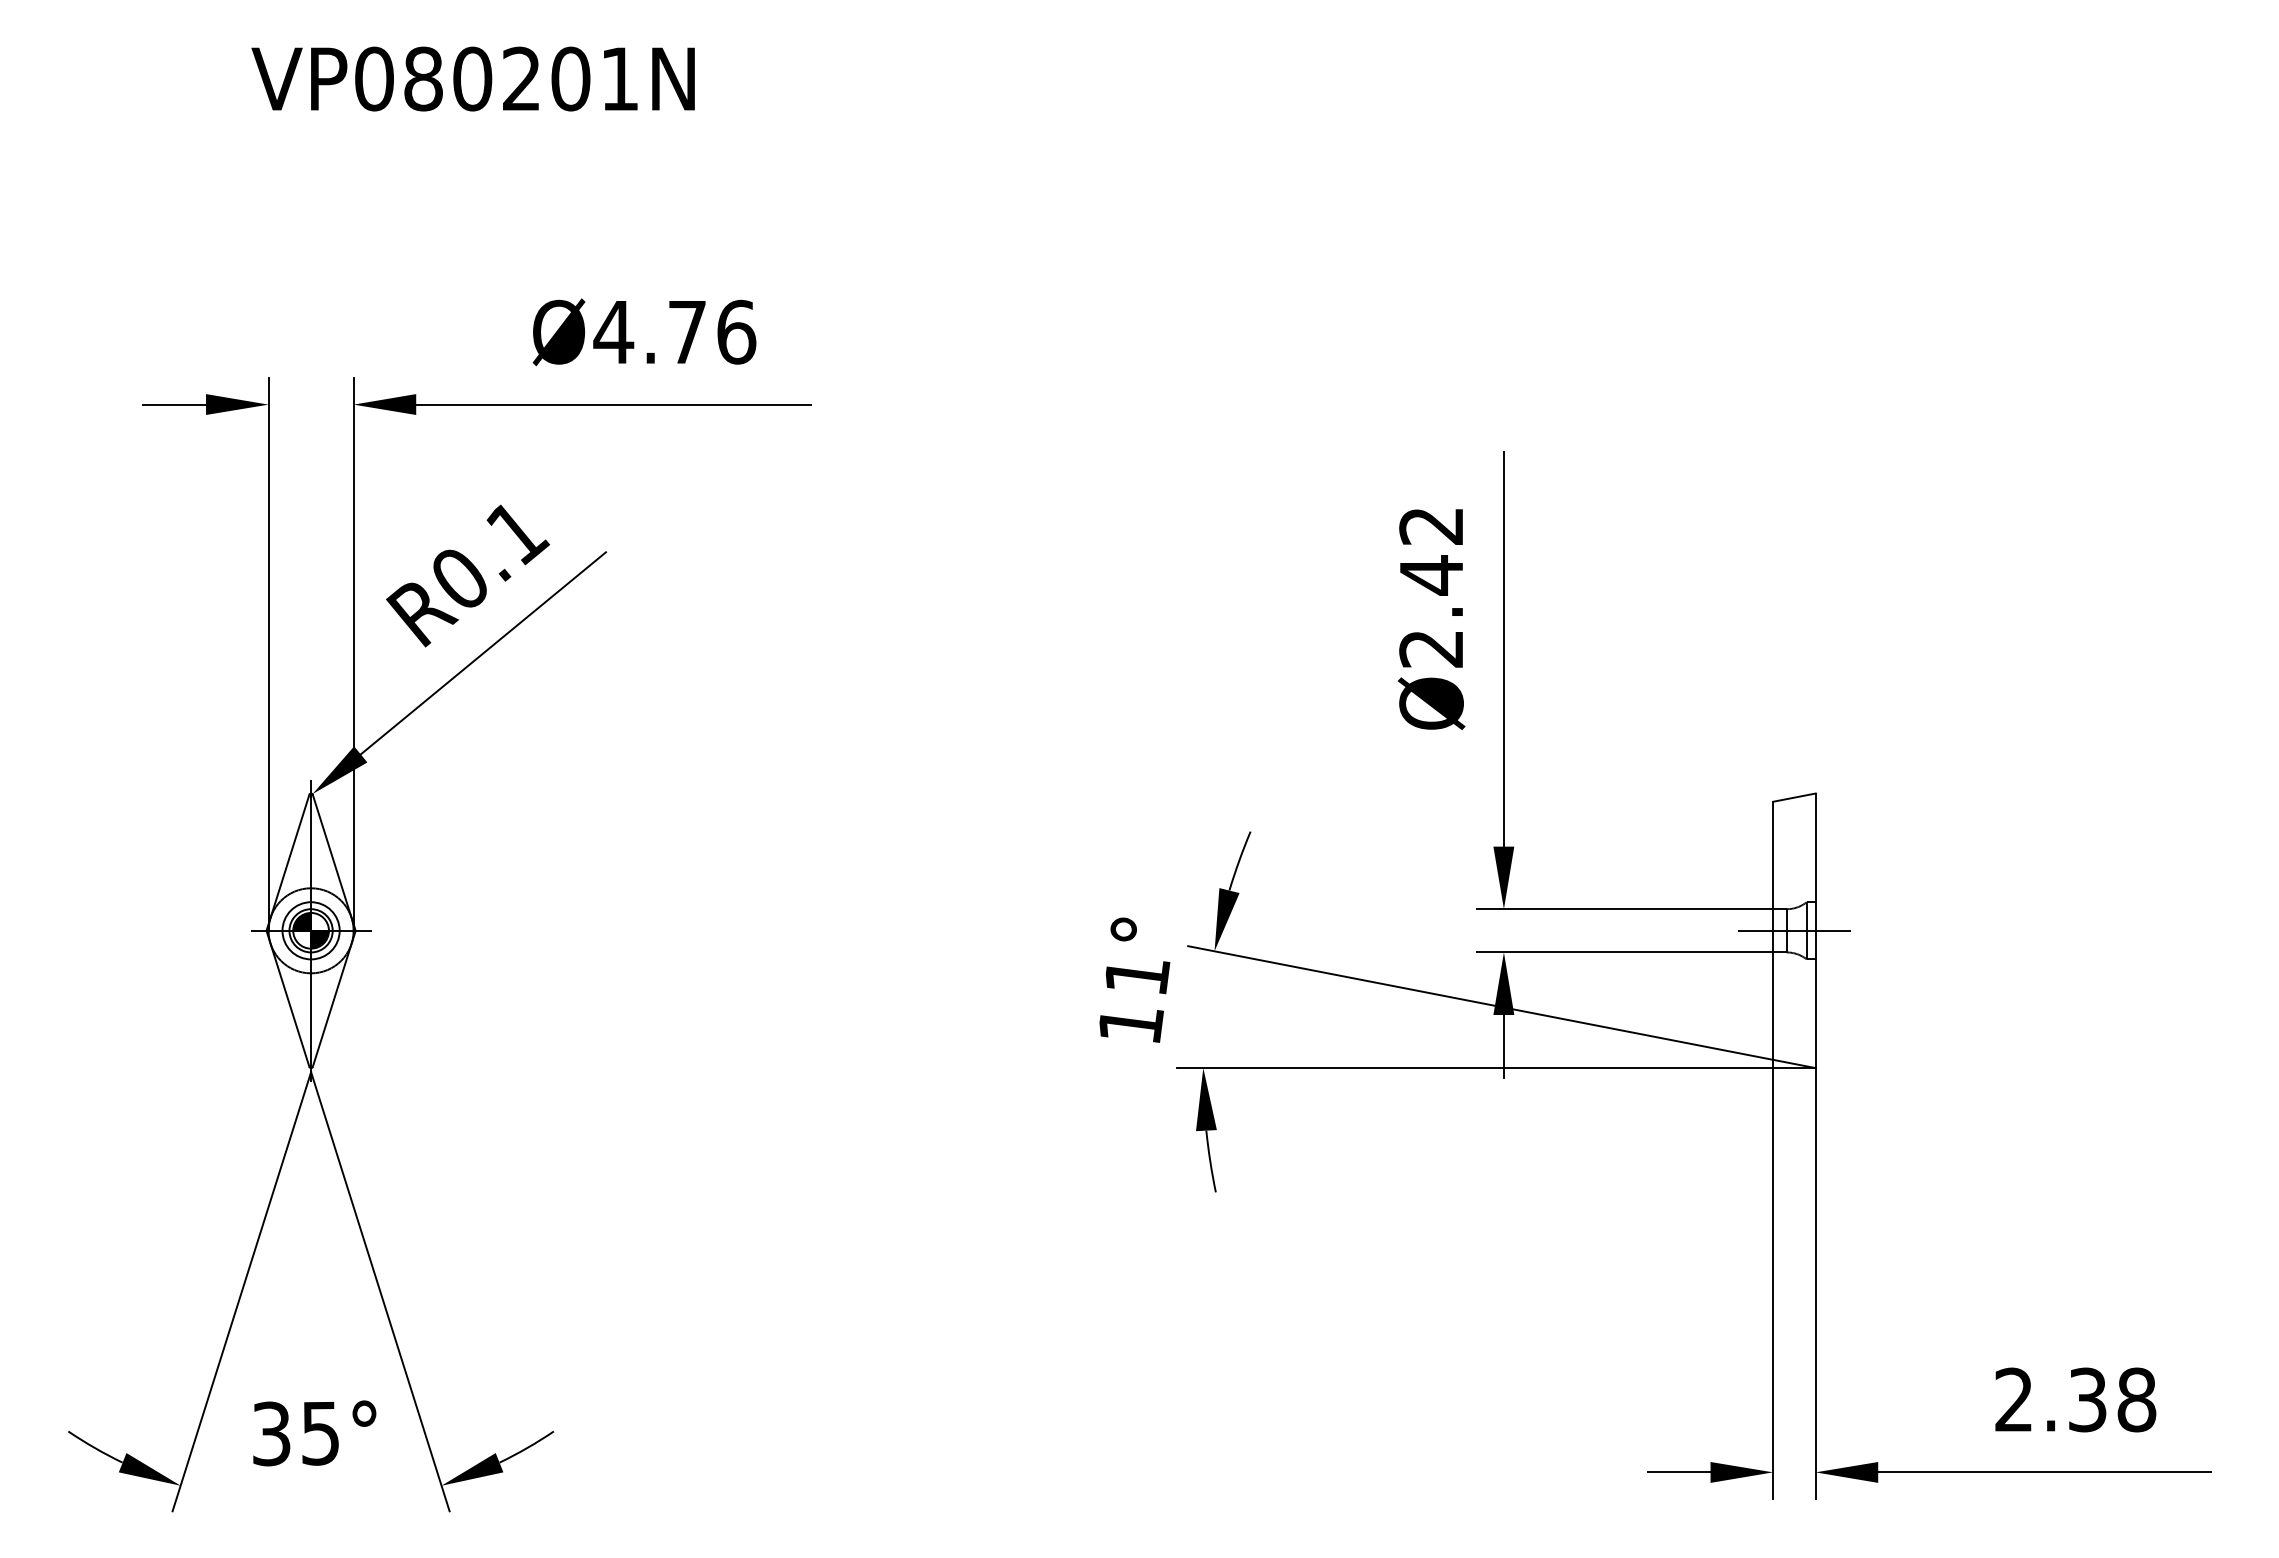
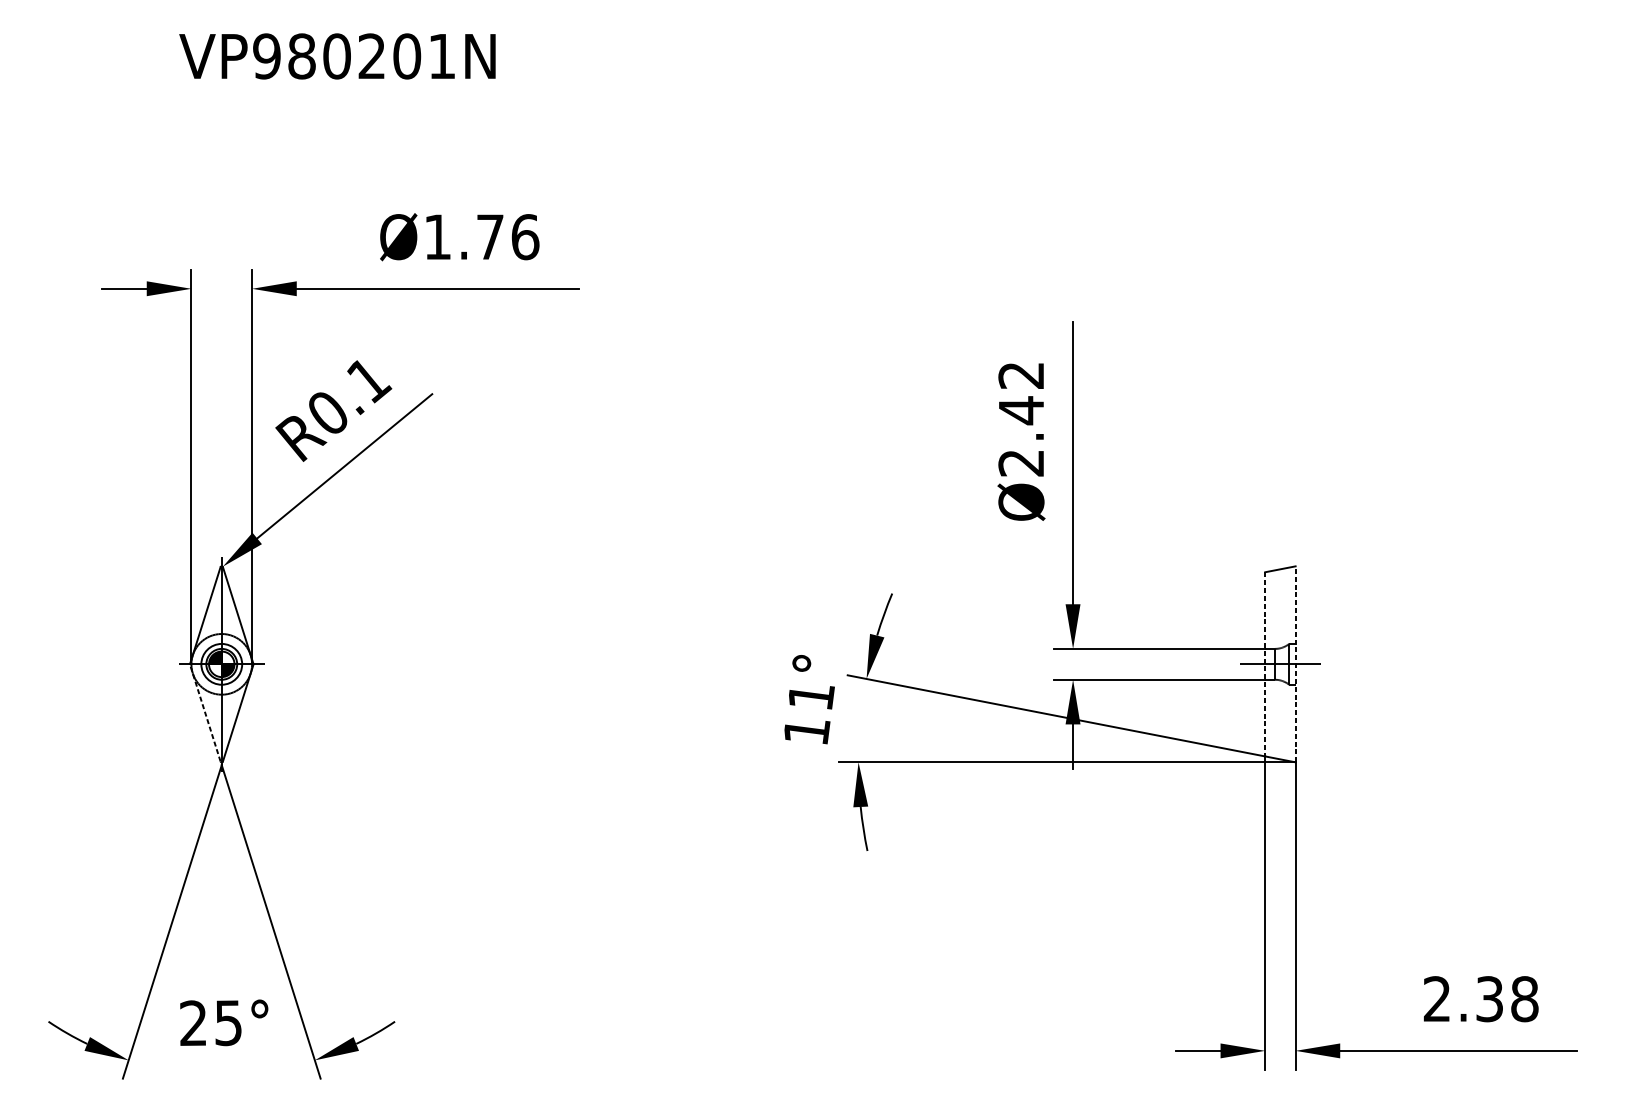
text: (374, 78) -> (267, 56), VP080201N -> VP980201N
text: (613, 332) -> (437, 237), Ø4.76 -> Ø1.76
line: (1815, 930) -> (1295, 664), solid -> dashed
line: (1773, 931) -> (1265, 664), solid -> dashed
line: (287, 998) -> (204, 712), solid -> dashed
text: (271, 1433) -> (193, 1023), 35° -> 25°

